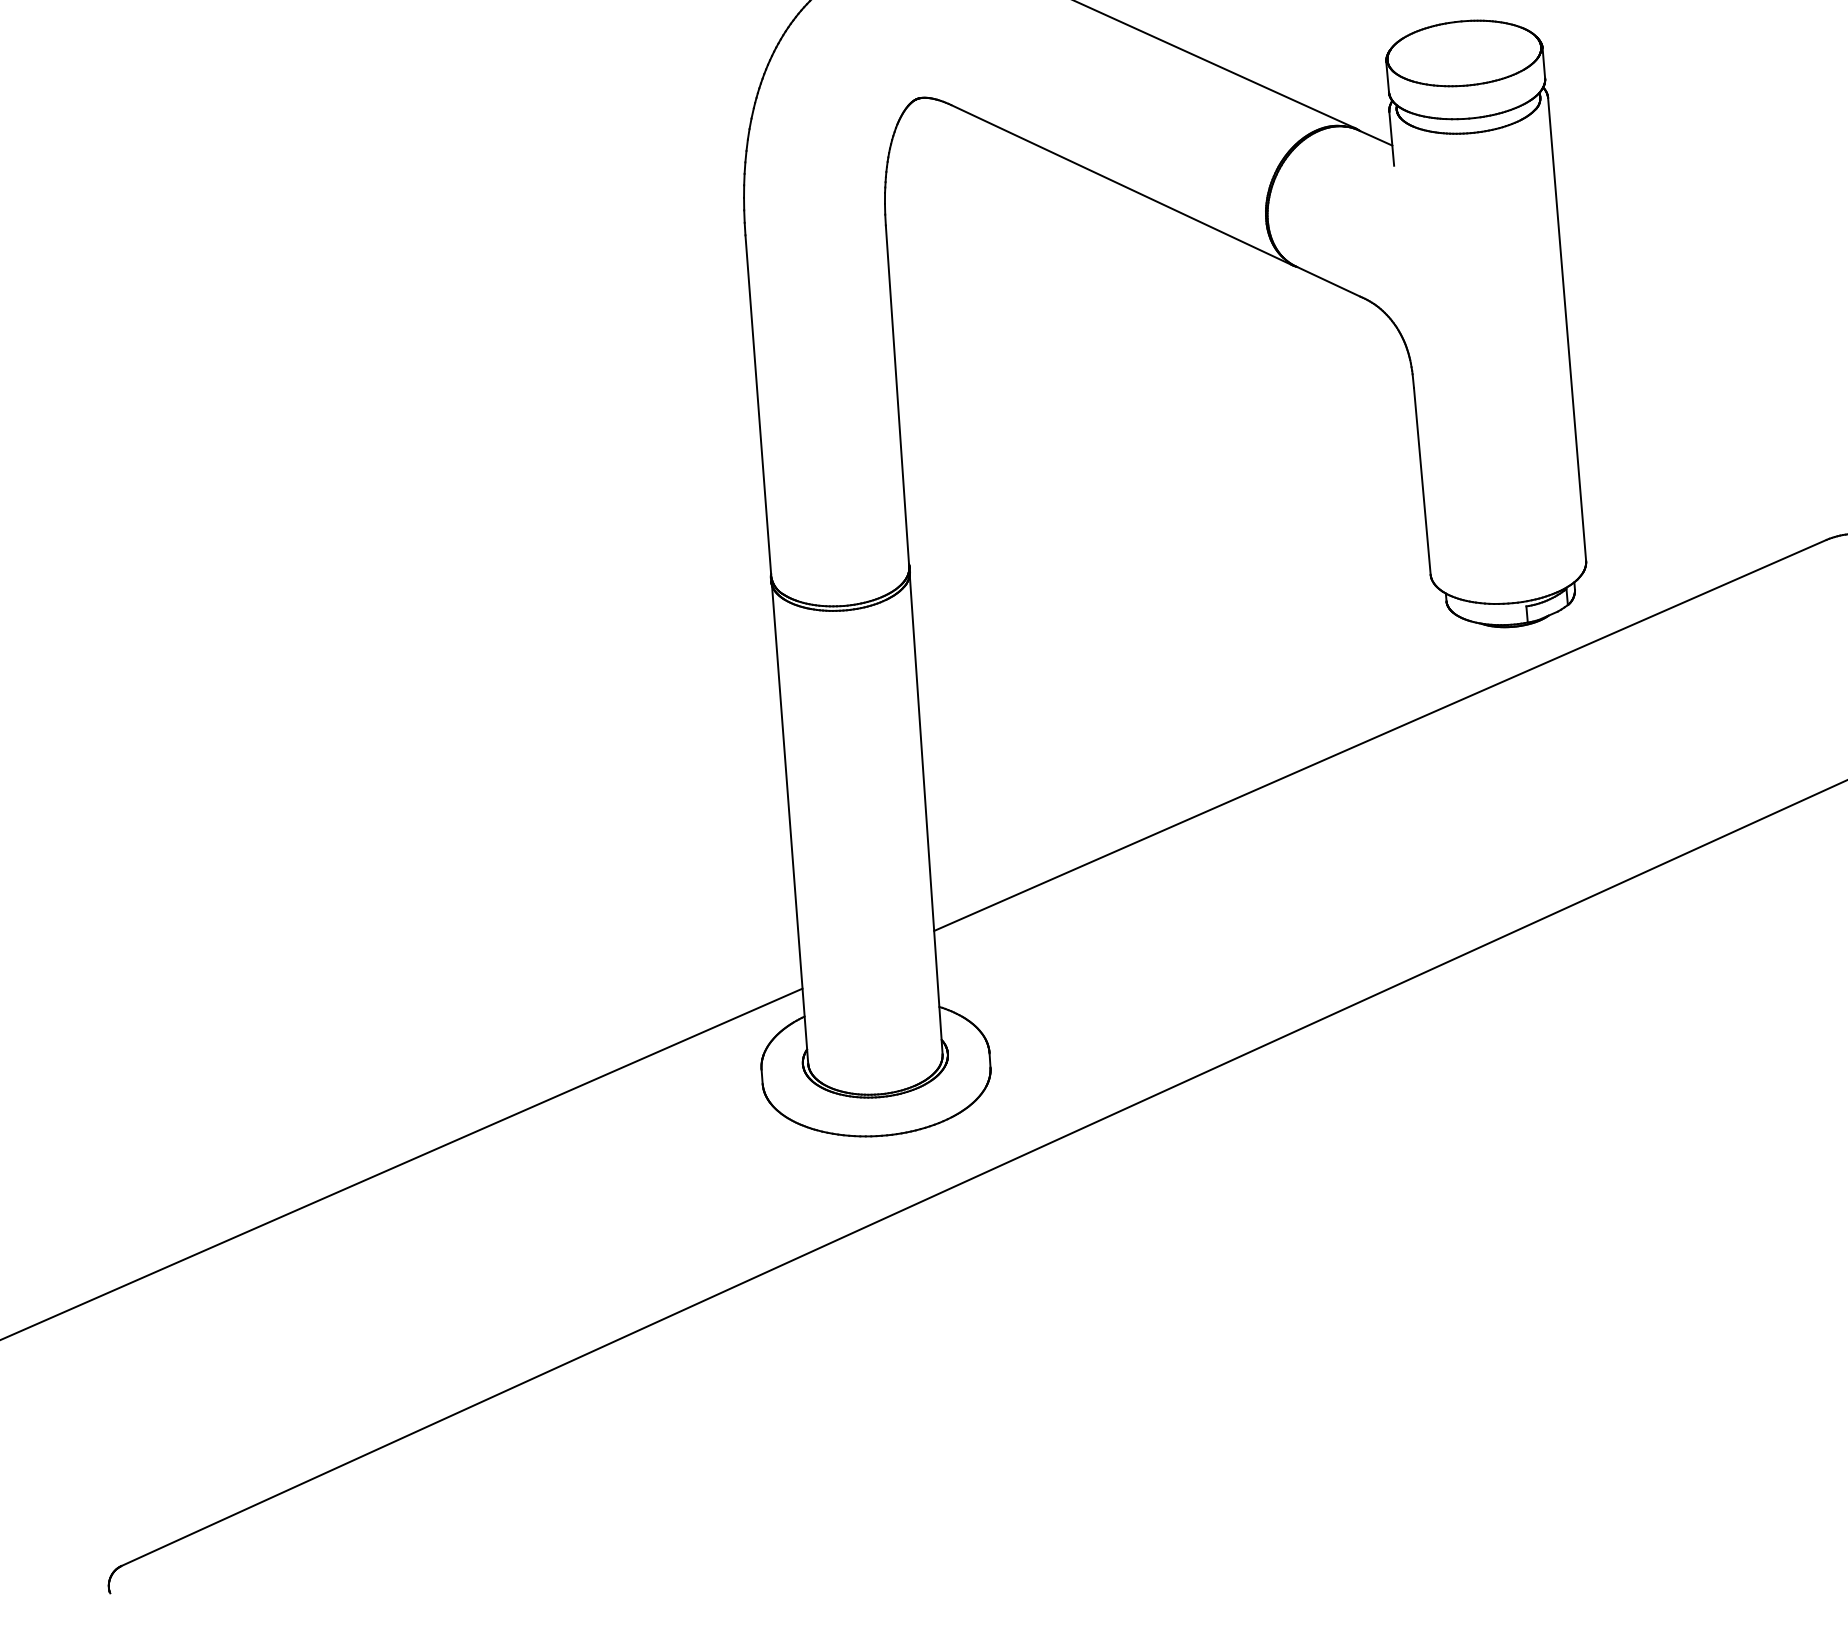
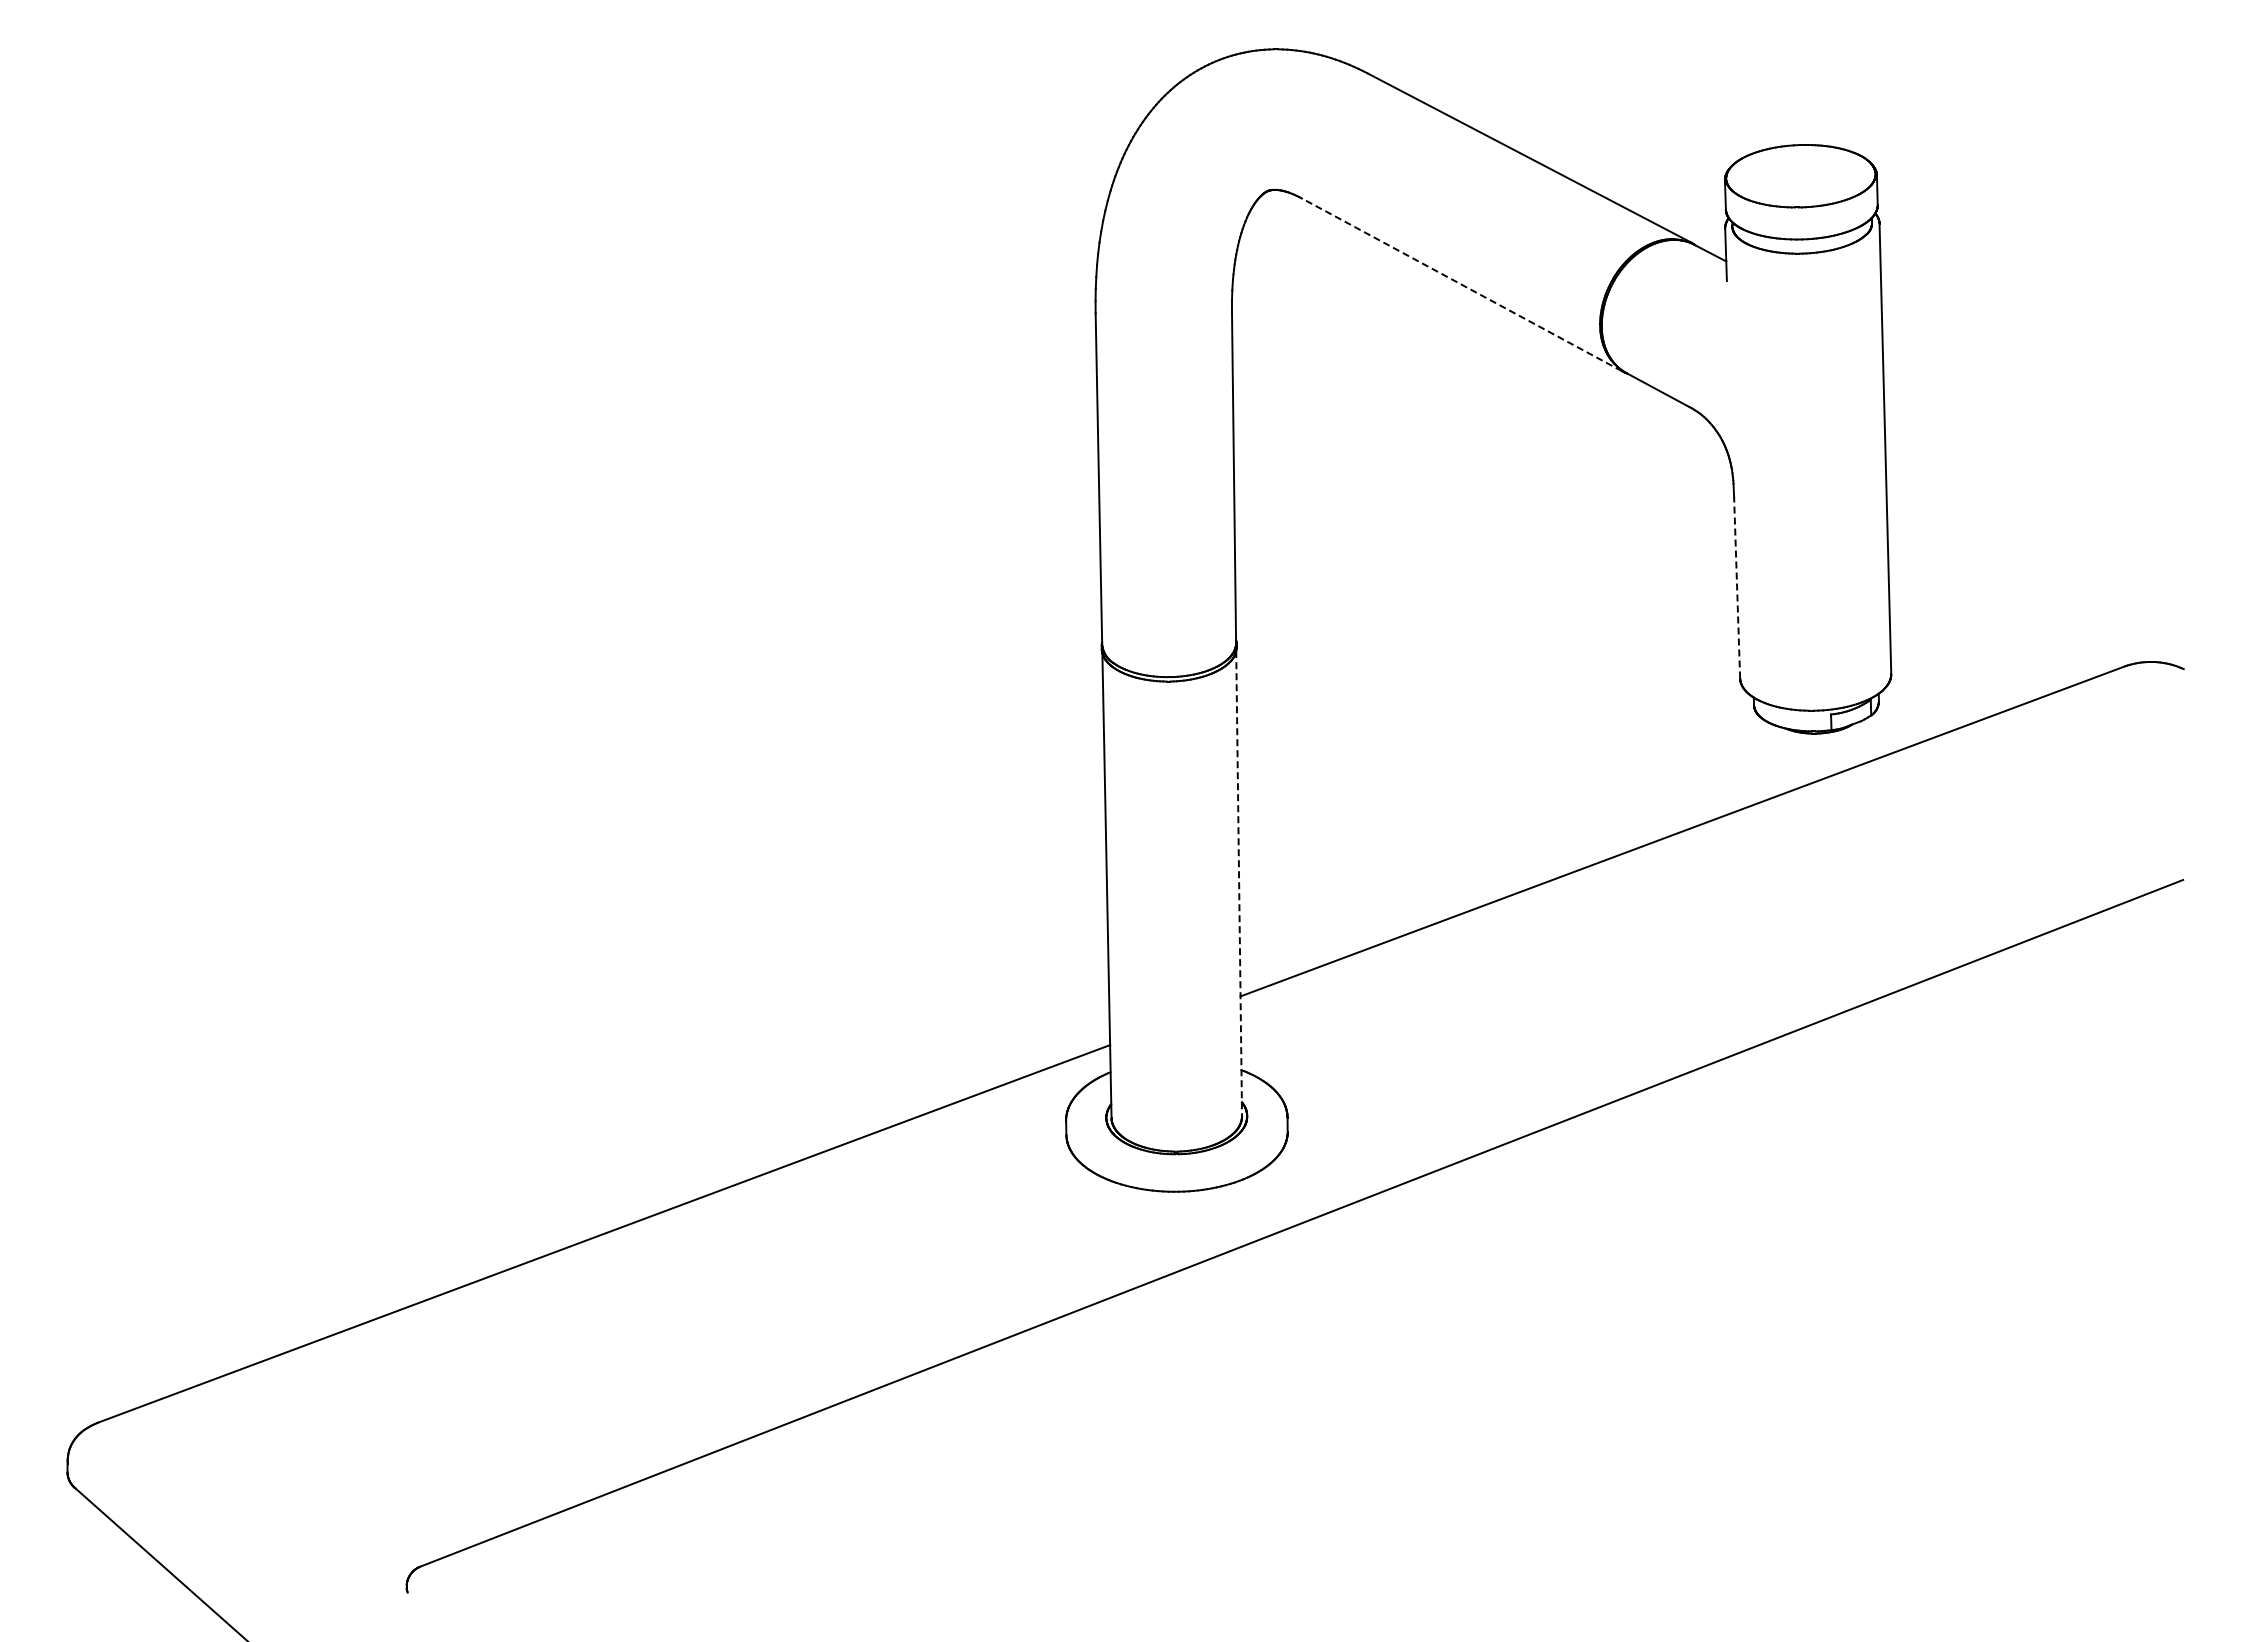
line: (1120, 184) -> (1461, 284), solid -> dashed
line: (1422, 480) -> (1737, 587), solid -> dashed
line: (926, 815) -> (1239, 884), solid -> dashed

